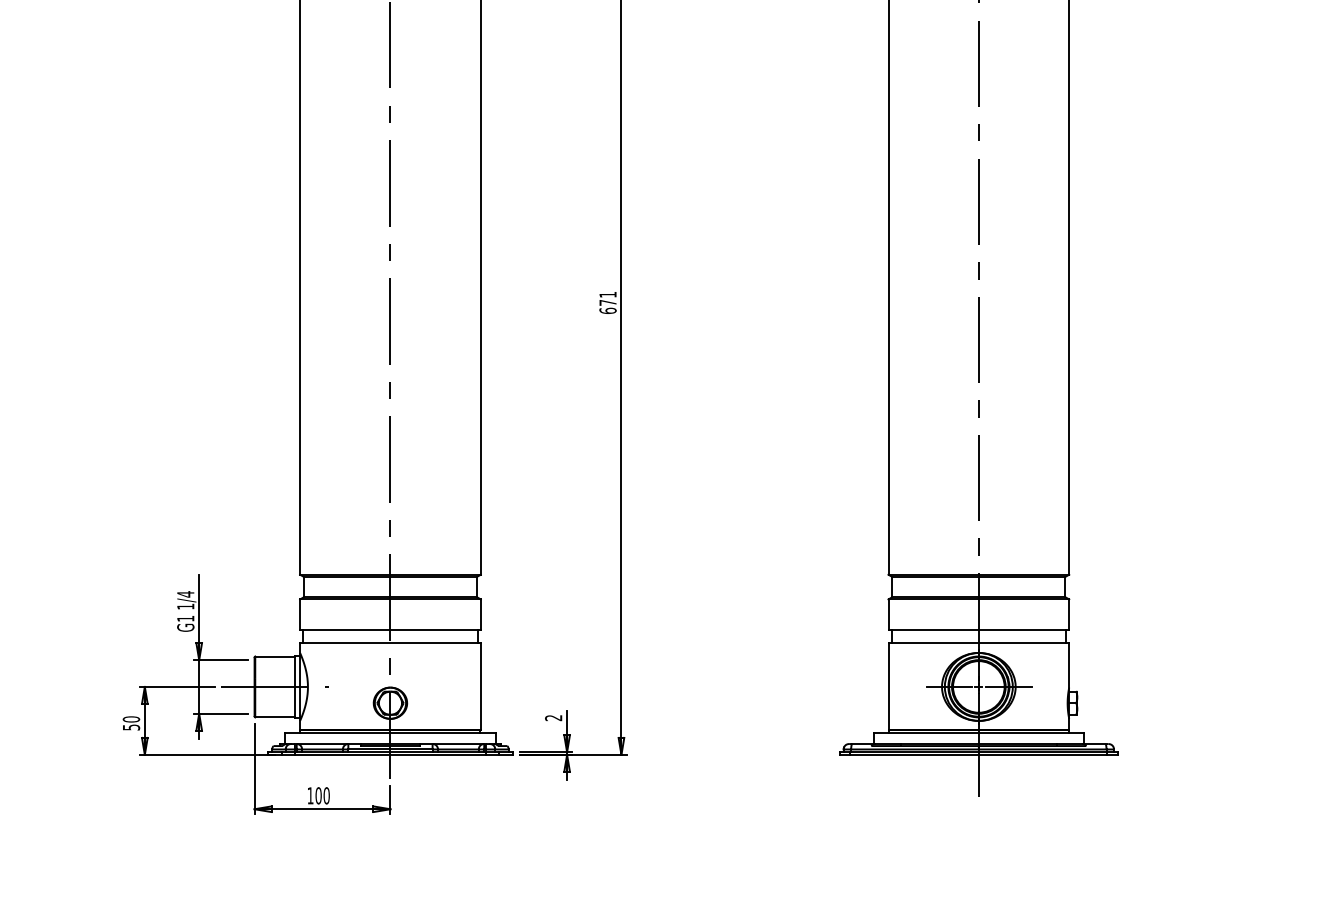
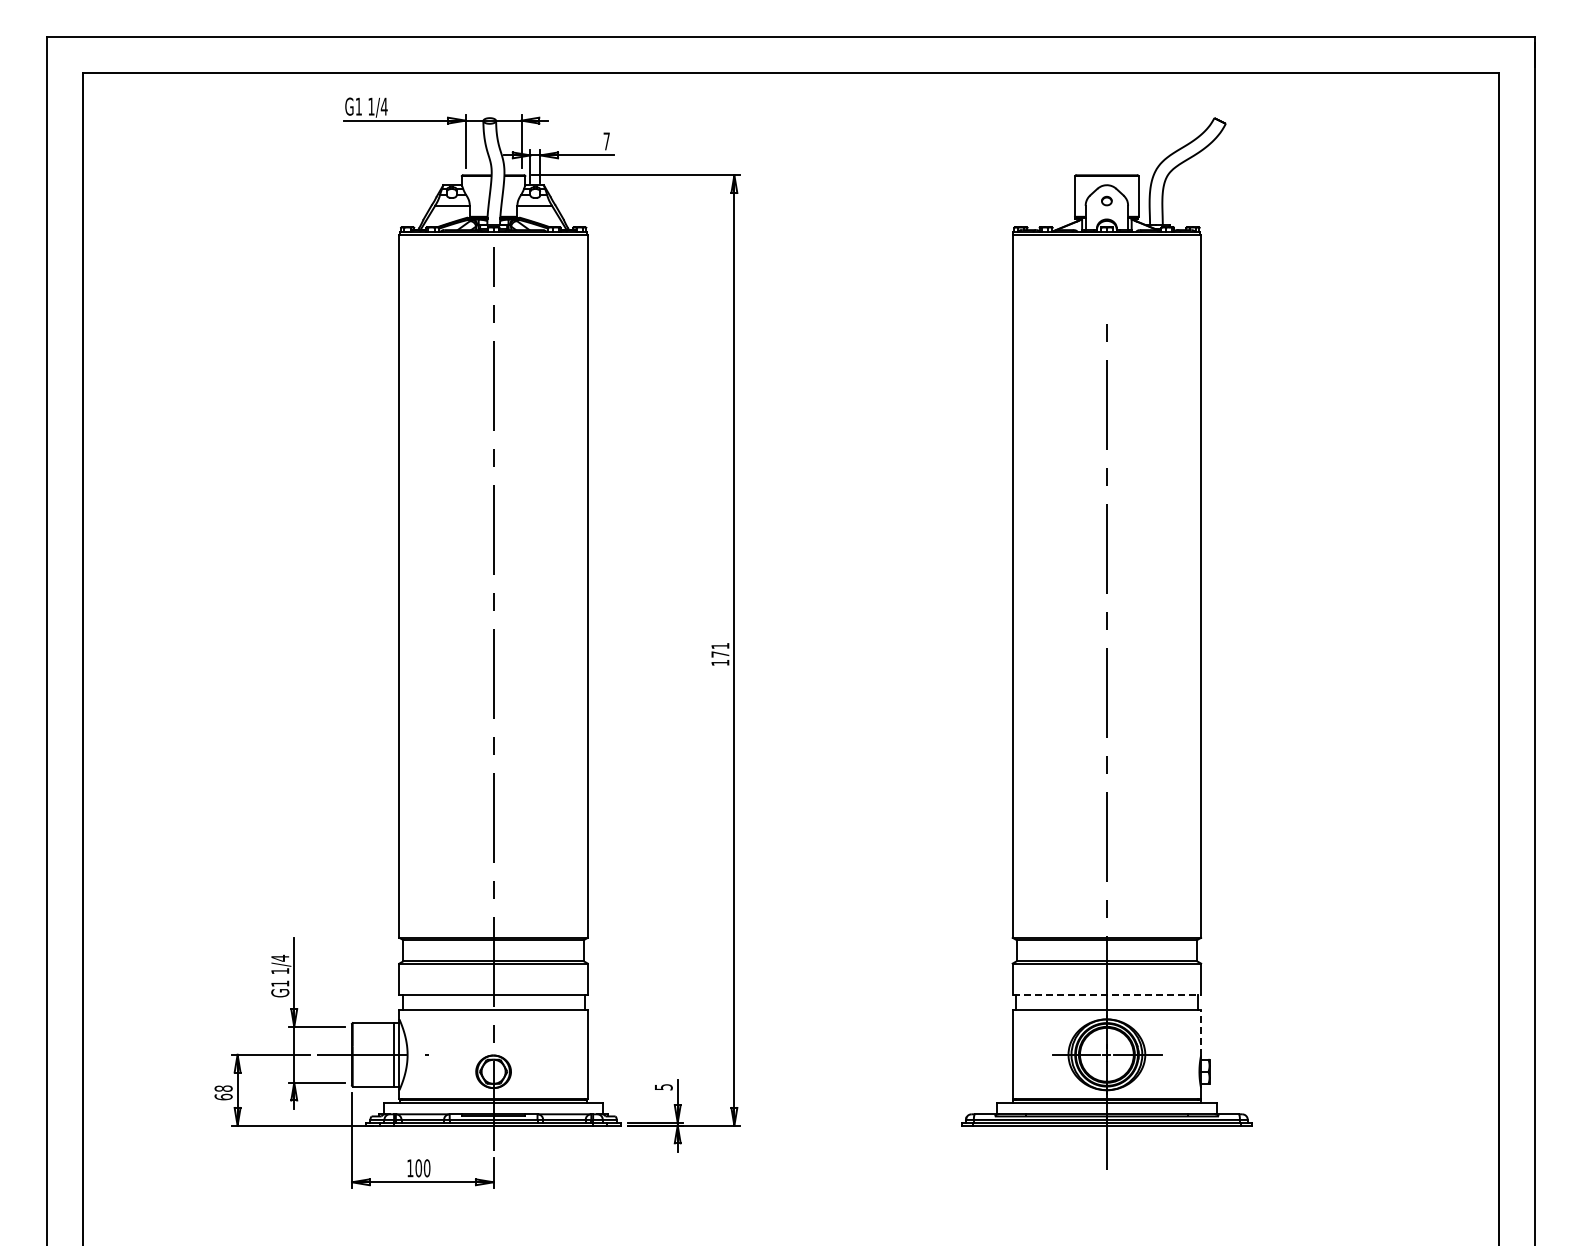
text: (608, 310) -> (720, 662), 671 -> 171
line: (979, 630) -> (1107, 995), solid -> dashed
line: (1069, 665) -> (1201, 1032), solid -> dashed
text: (553, 718) -> (663, 1087), 2 -> 5
text: (131, 723) -> (223, 1092), 50 -> 68

